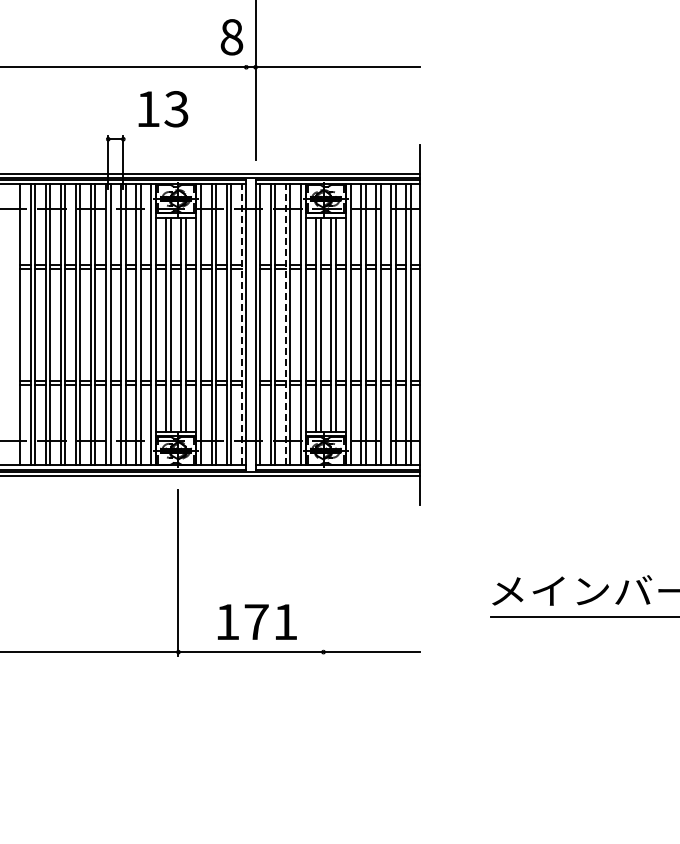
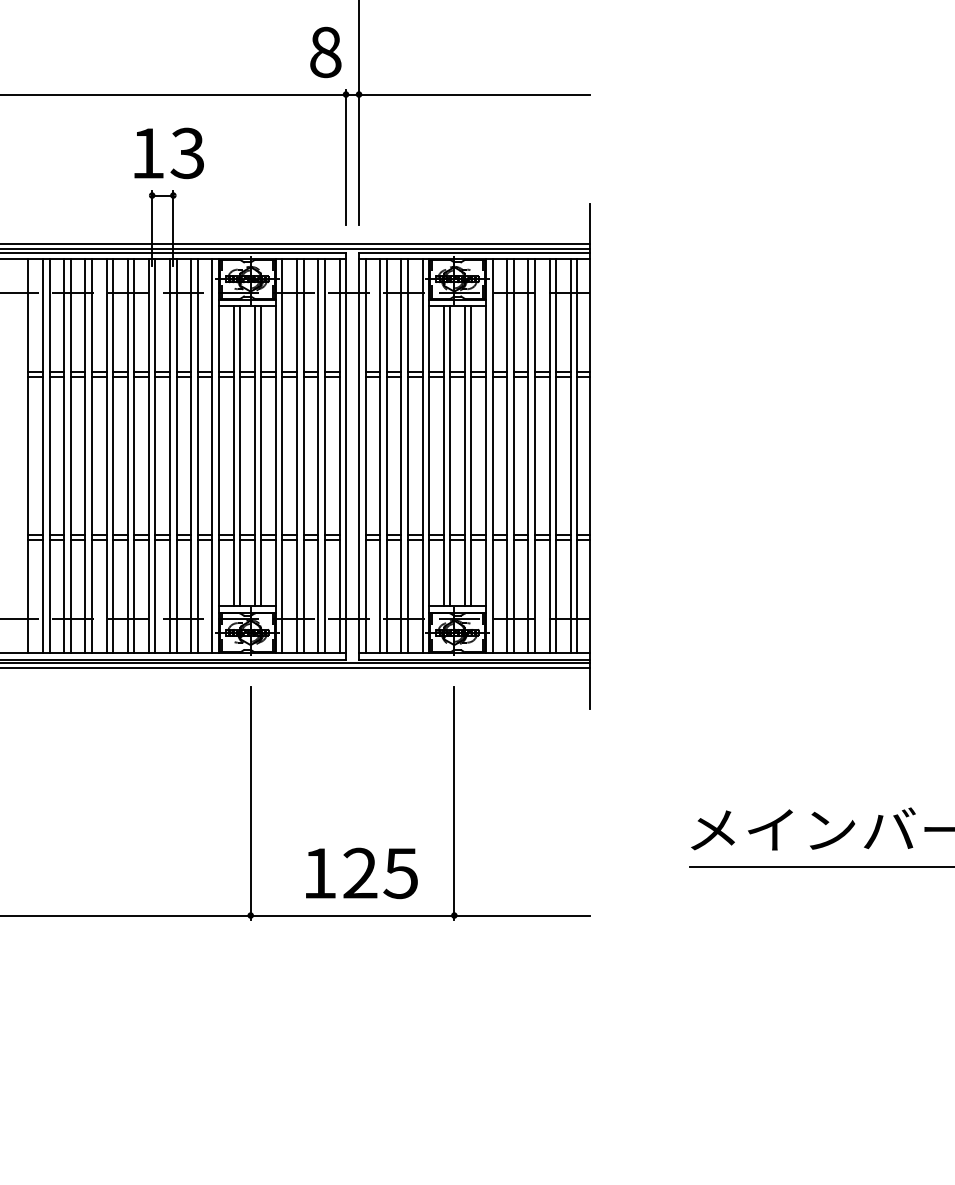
text: (163, 109) -> (169, 153), moved
line: (246, 111) -> (346, 156), added
line: (241, 324) -> (339, 455), dashed -> solid
line: (285, 324) -> (400, 455), dashed -> solid
line: (323, 572) -> (454, 803), added
text: (270, 621) -> (379, 872), 171 -> 125

